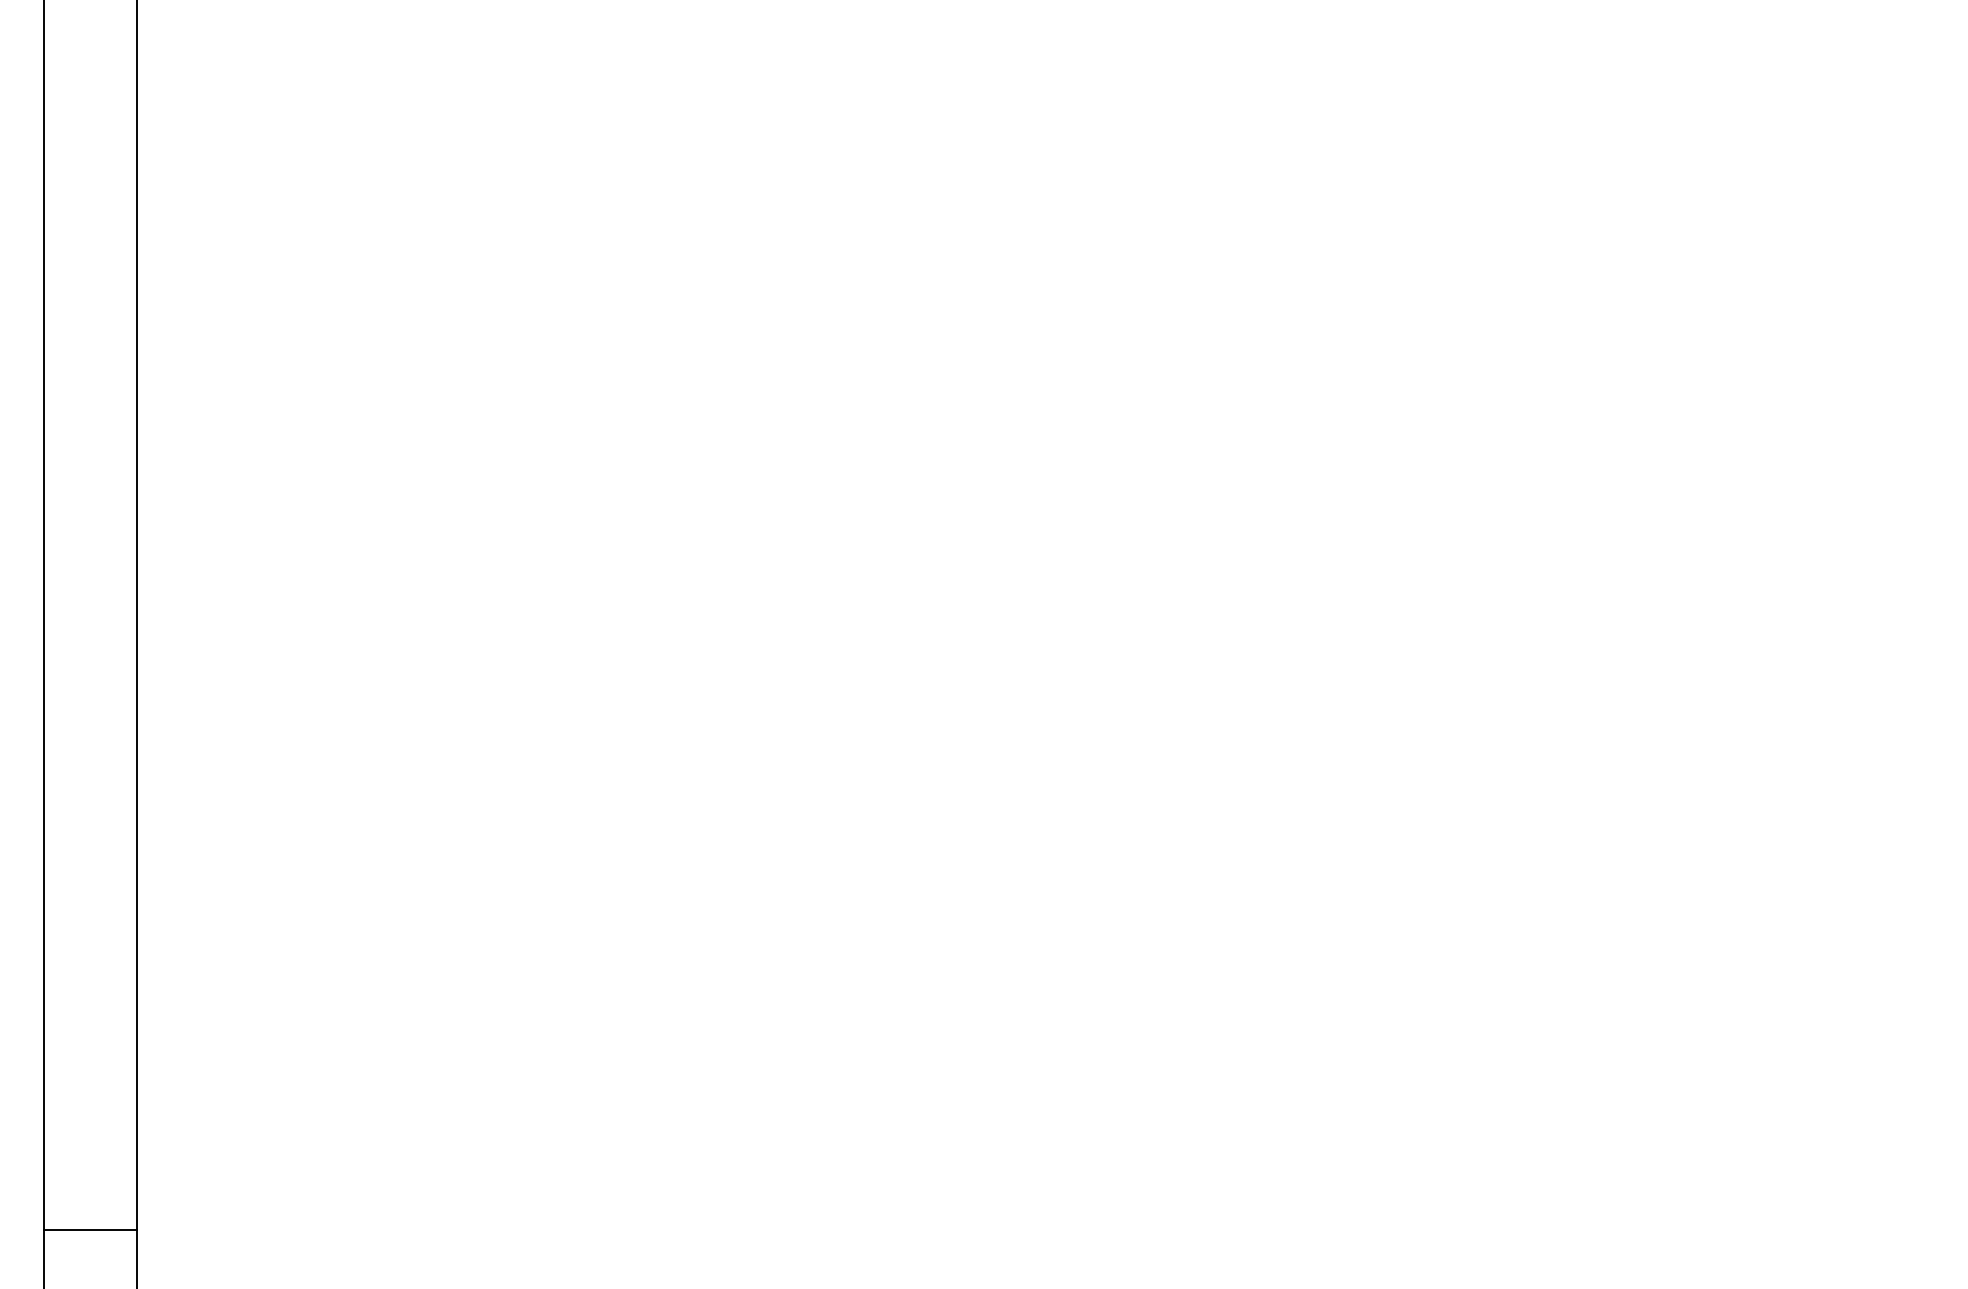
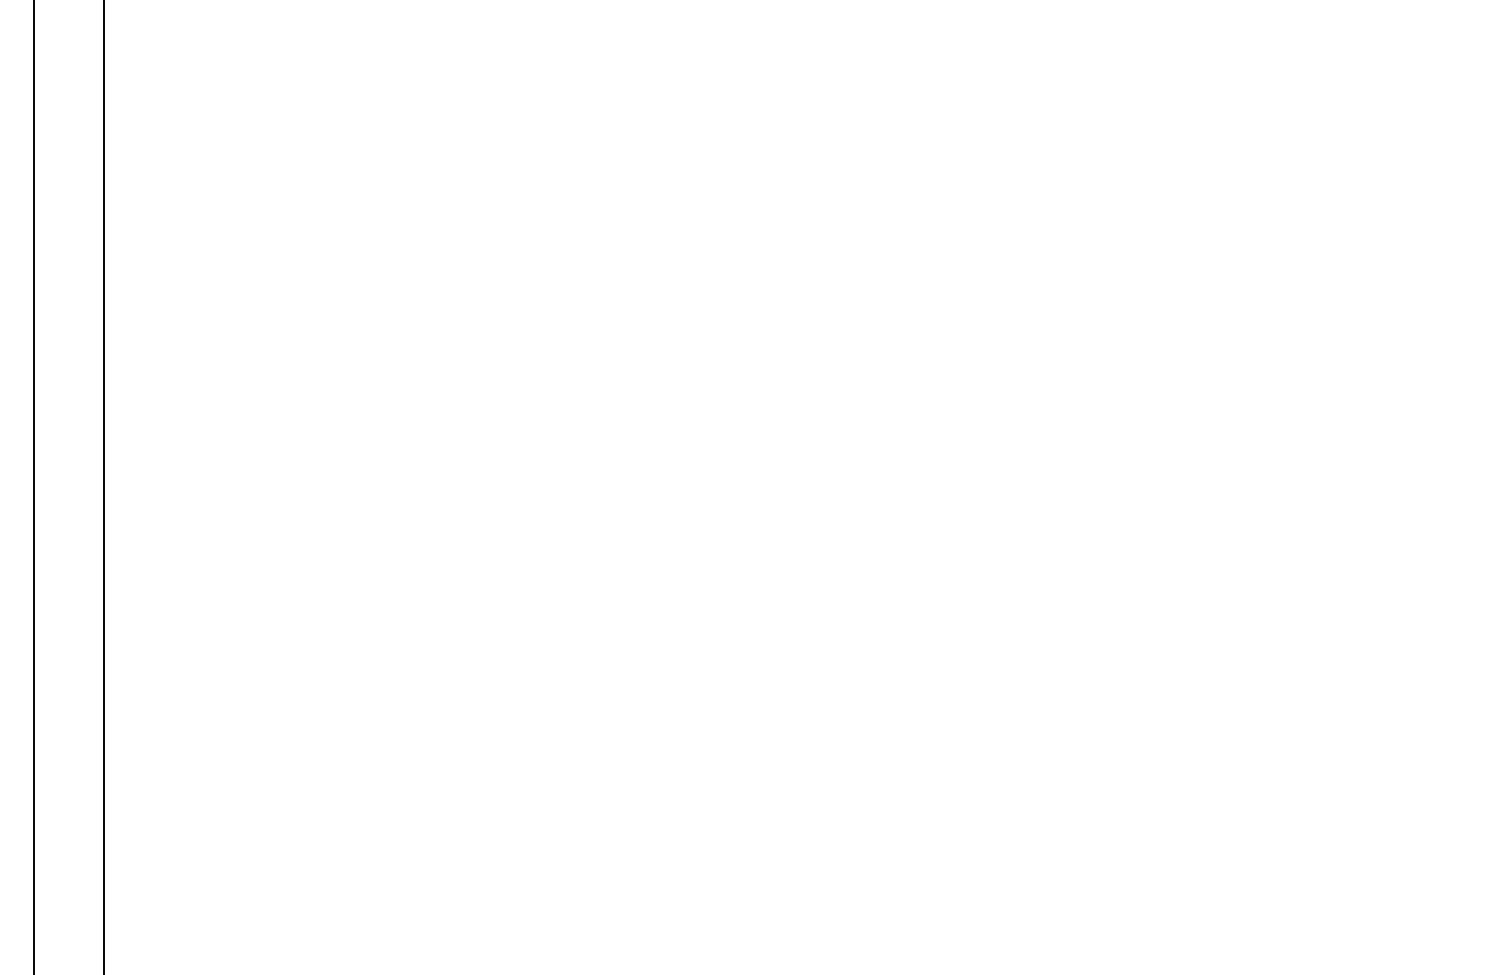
line: (90, 1230) -> (68, 930), removed

